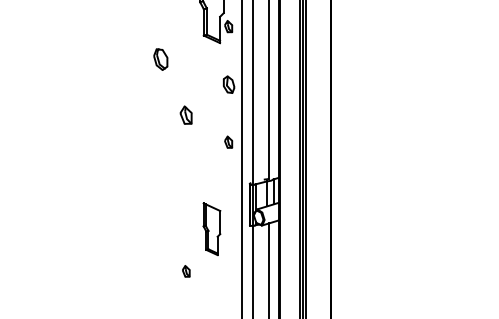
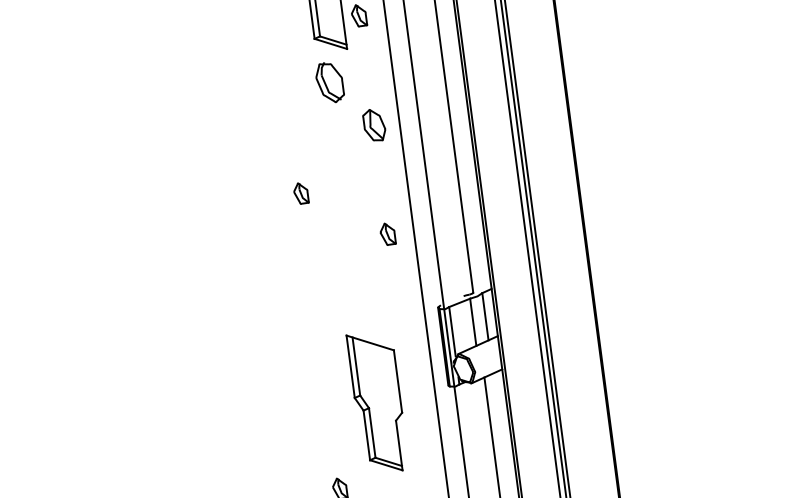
part: (160, 59) -> (329, 82), moved
part: (186, 114) -> (301, 192), size x0.62
part: (211, 229) -> (377, 403), size x1.43

